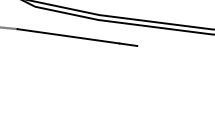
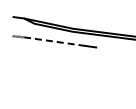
line: (68, 36) -> (54, 41), solid -> dashed

